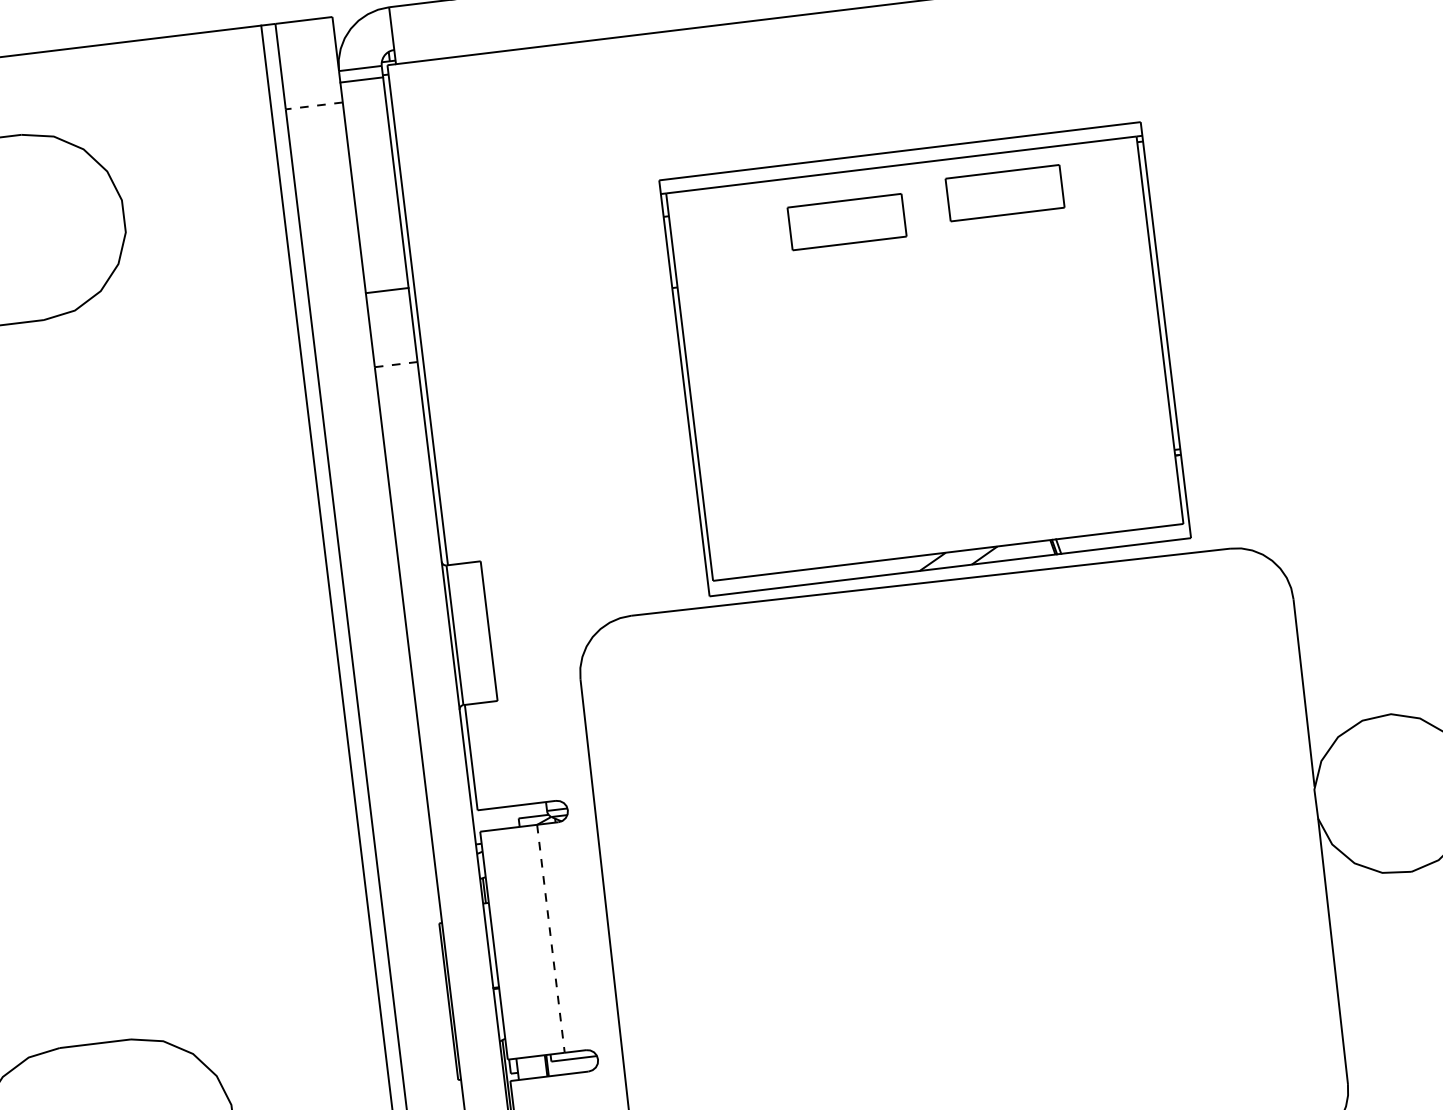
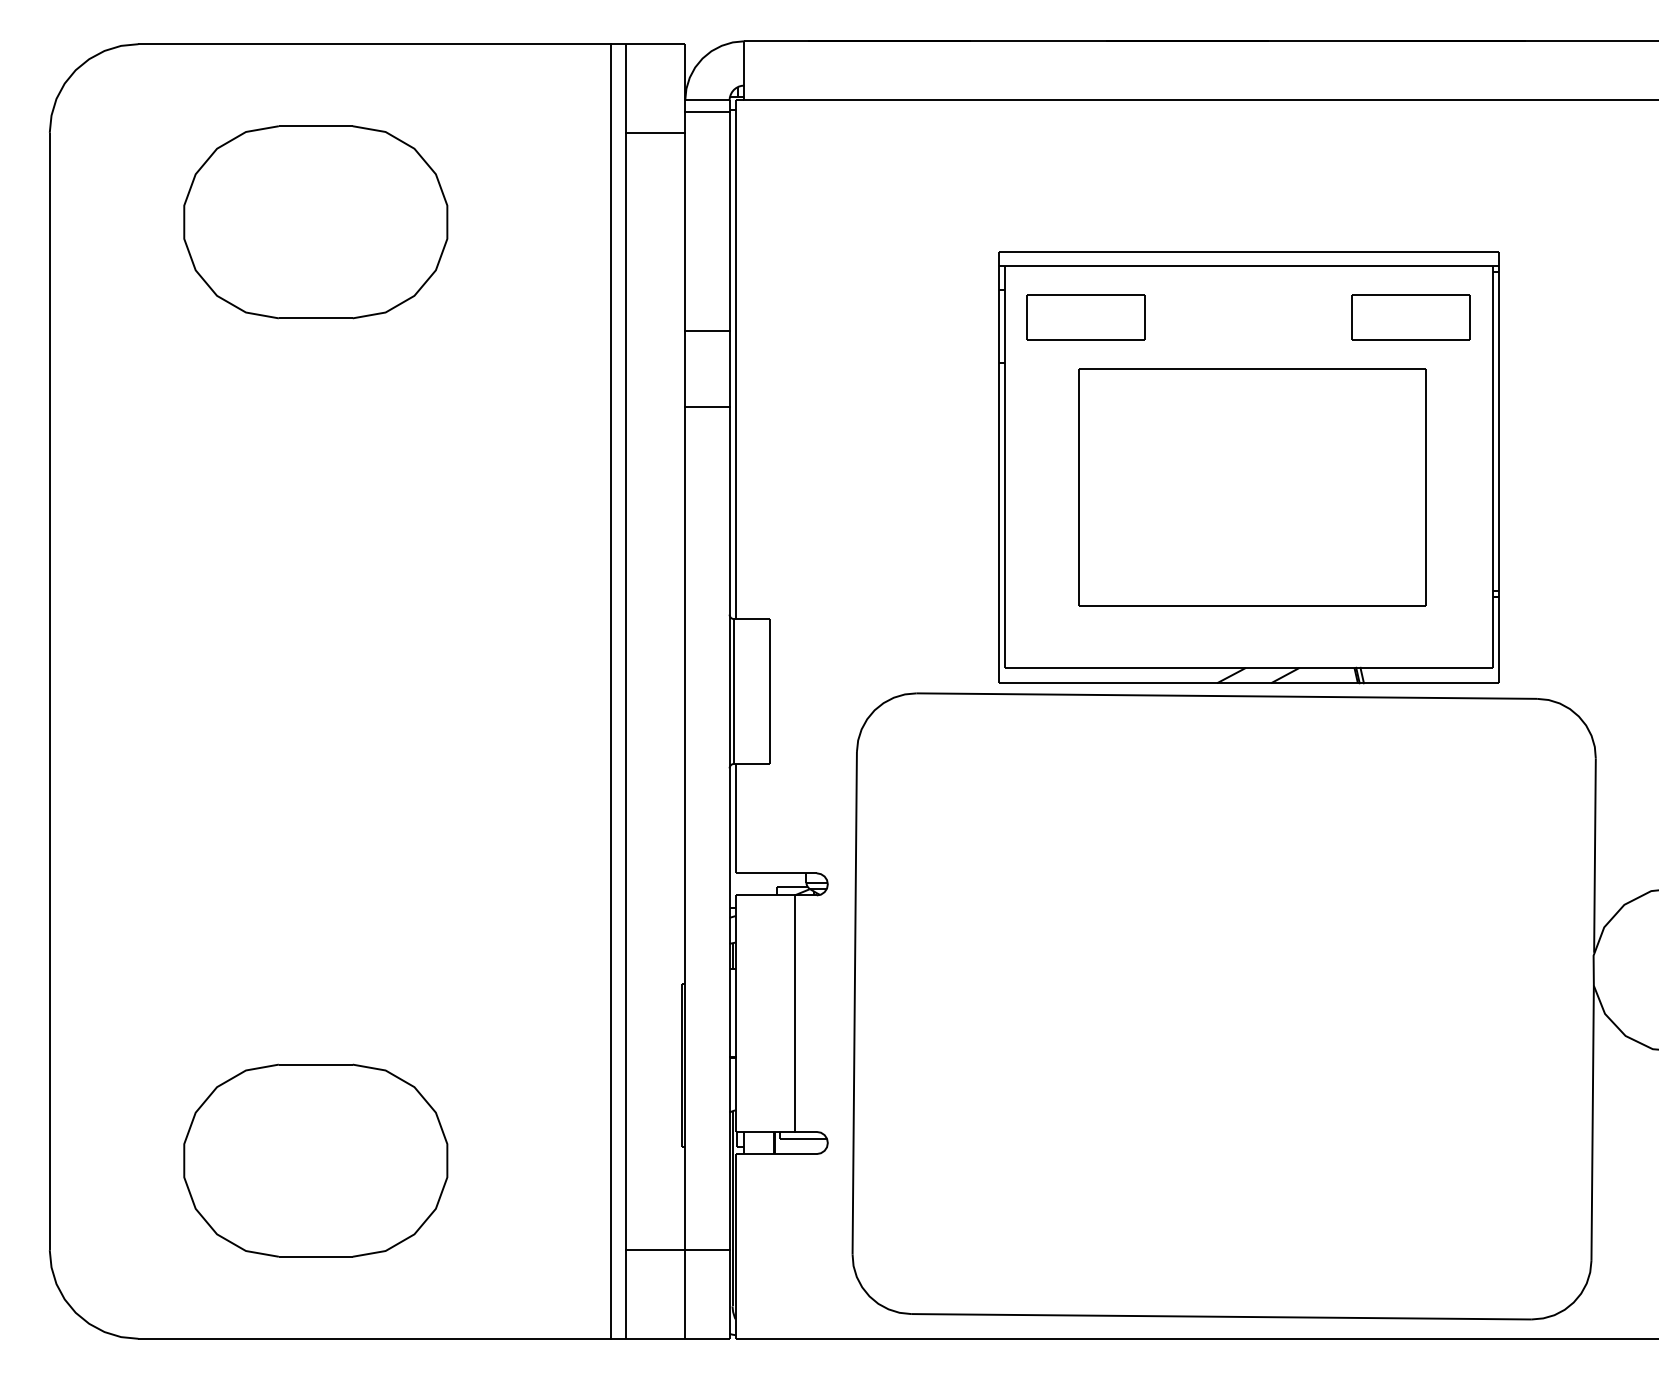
line: (314, 105) -> (655, 132), dashed -> solid
part: (1004, 193) -> (1410, 317), moved
part: (846, 222) -> (1085, 317), moved
line: (395, 364) -> (706, 407), dashed -> solid
part: (930, 378) -> (1252, 487), added
line: (550, 939) -> (794, 1014), dashed -> solid

